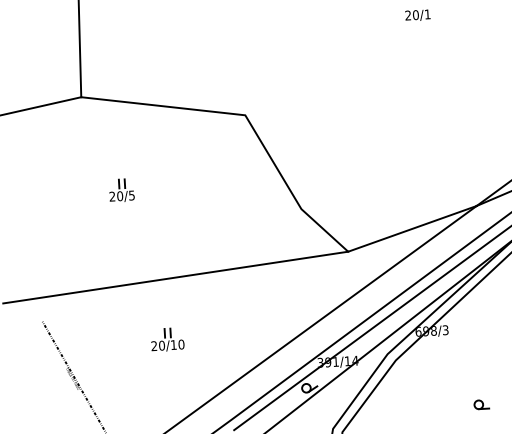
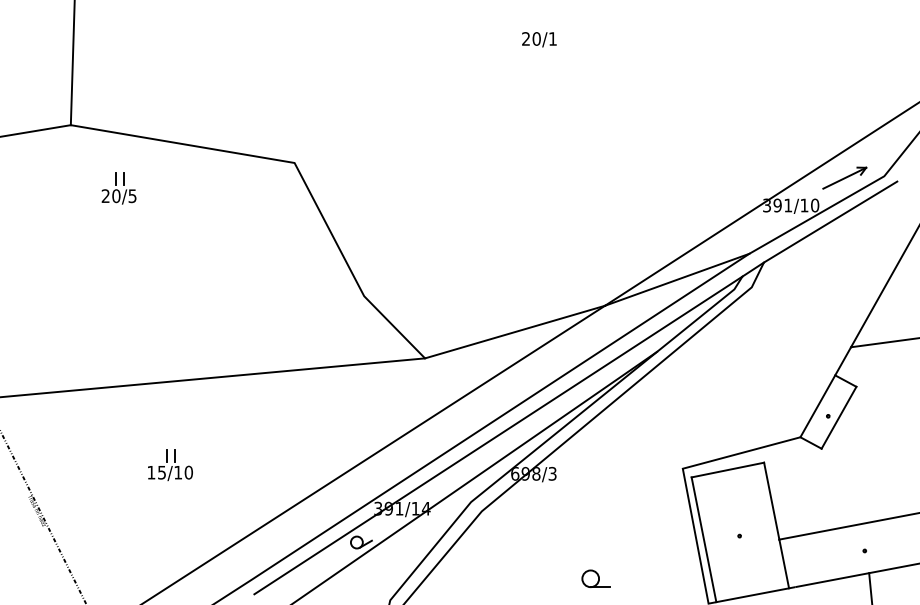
part: (121, 190) -> (118, 188), moved
text: (157, 345) -> (156, 472), 20/10 -> 15/10
part: (481, 404) -> (595, 578), size x1.4

